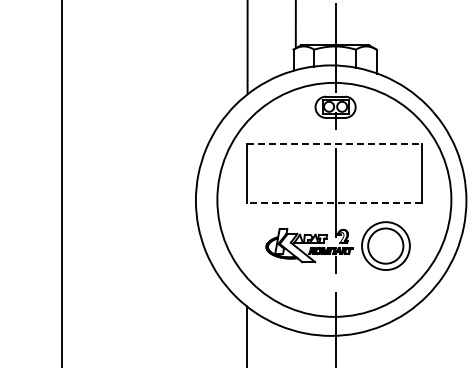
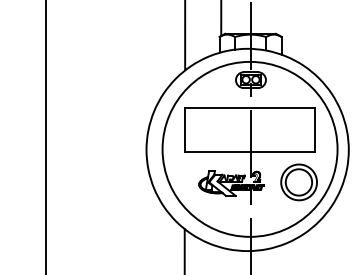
line: (334, 144) -> (250, 107), dashed -> solid
line: (333, 203) -> (249, 152), dashed -> solid
part: (385, 245) -> (298, 181), moved

